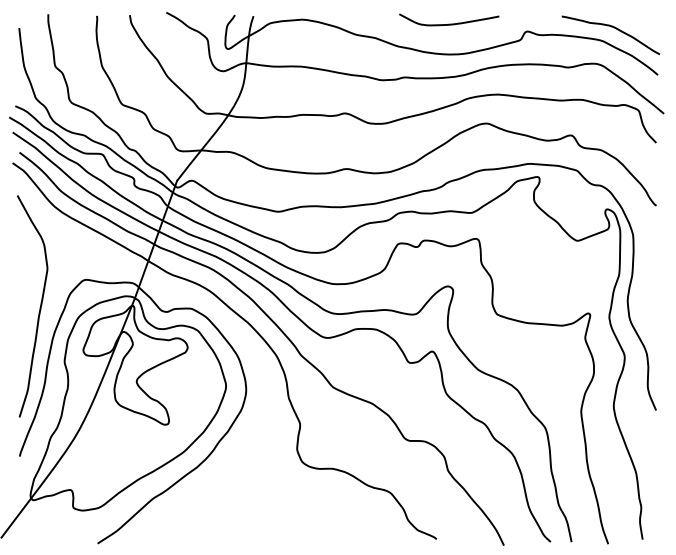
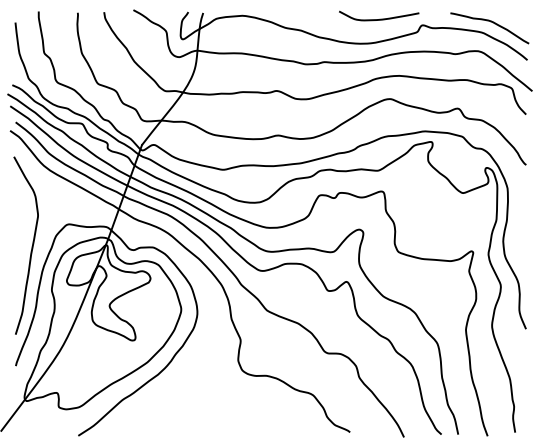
curve: (449, 23) -> (379, 18), moved

